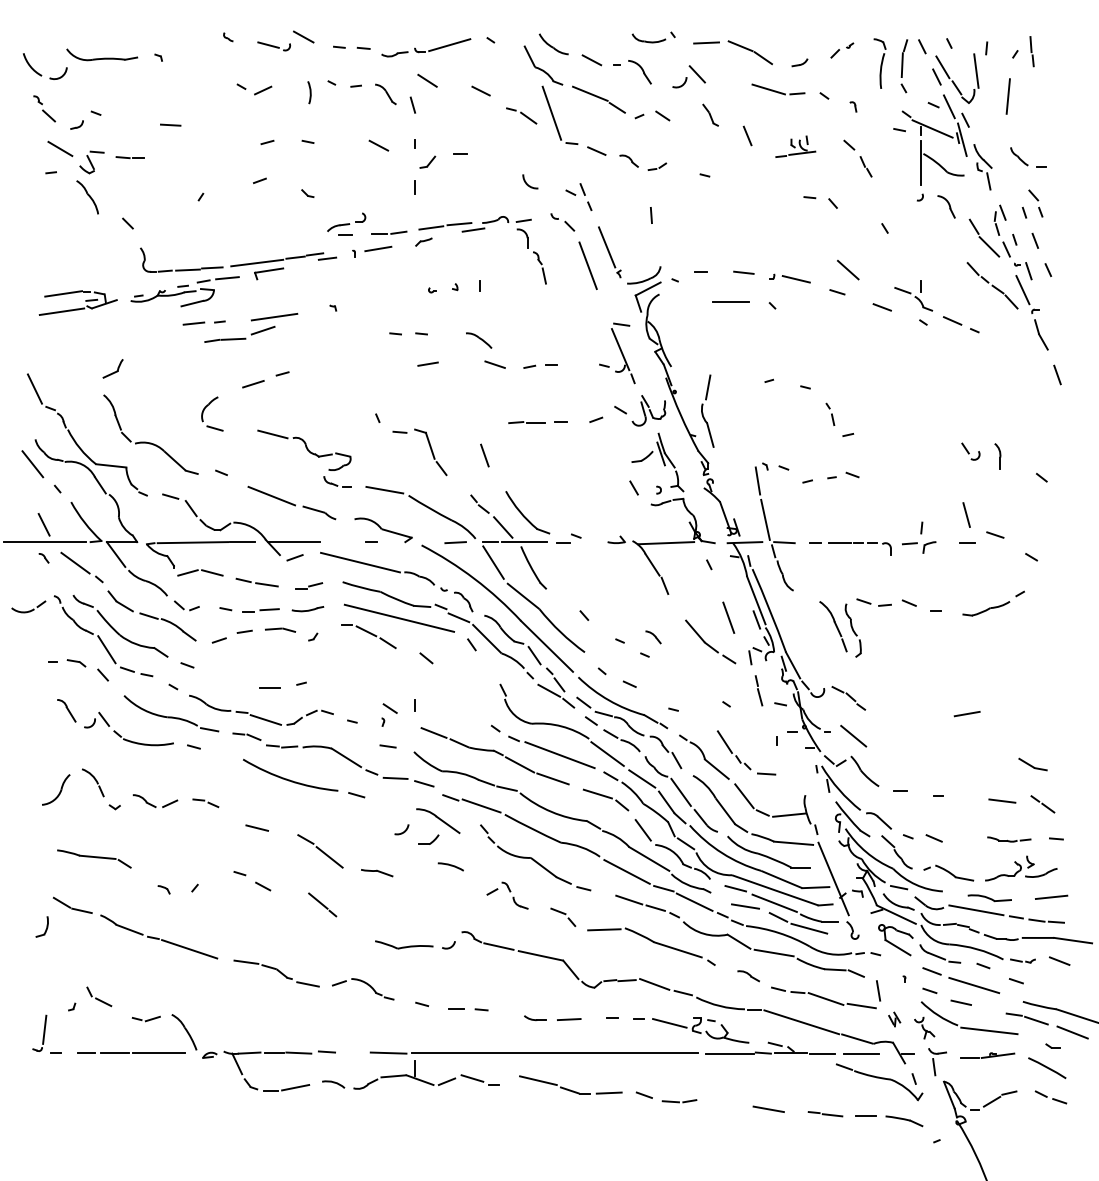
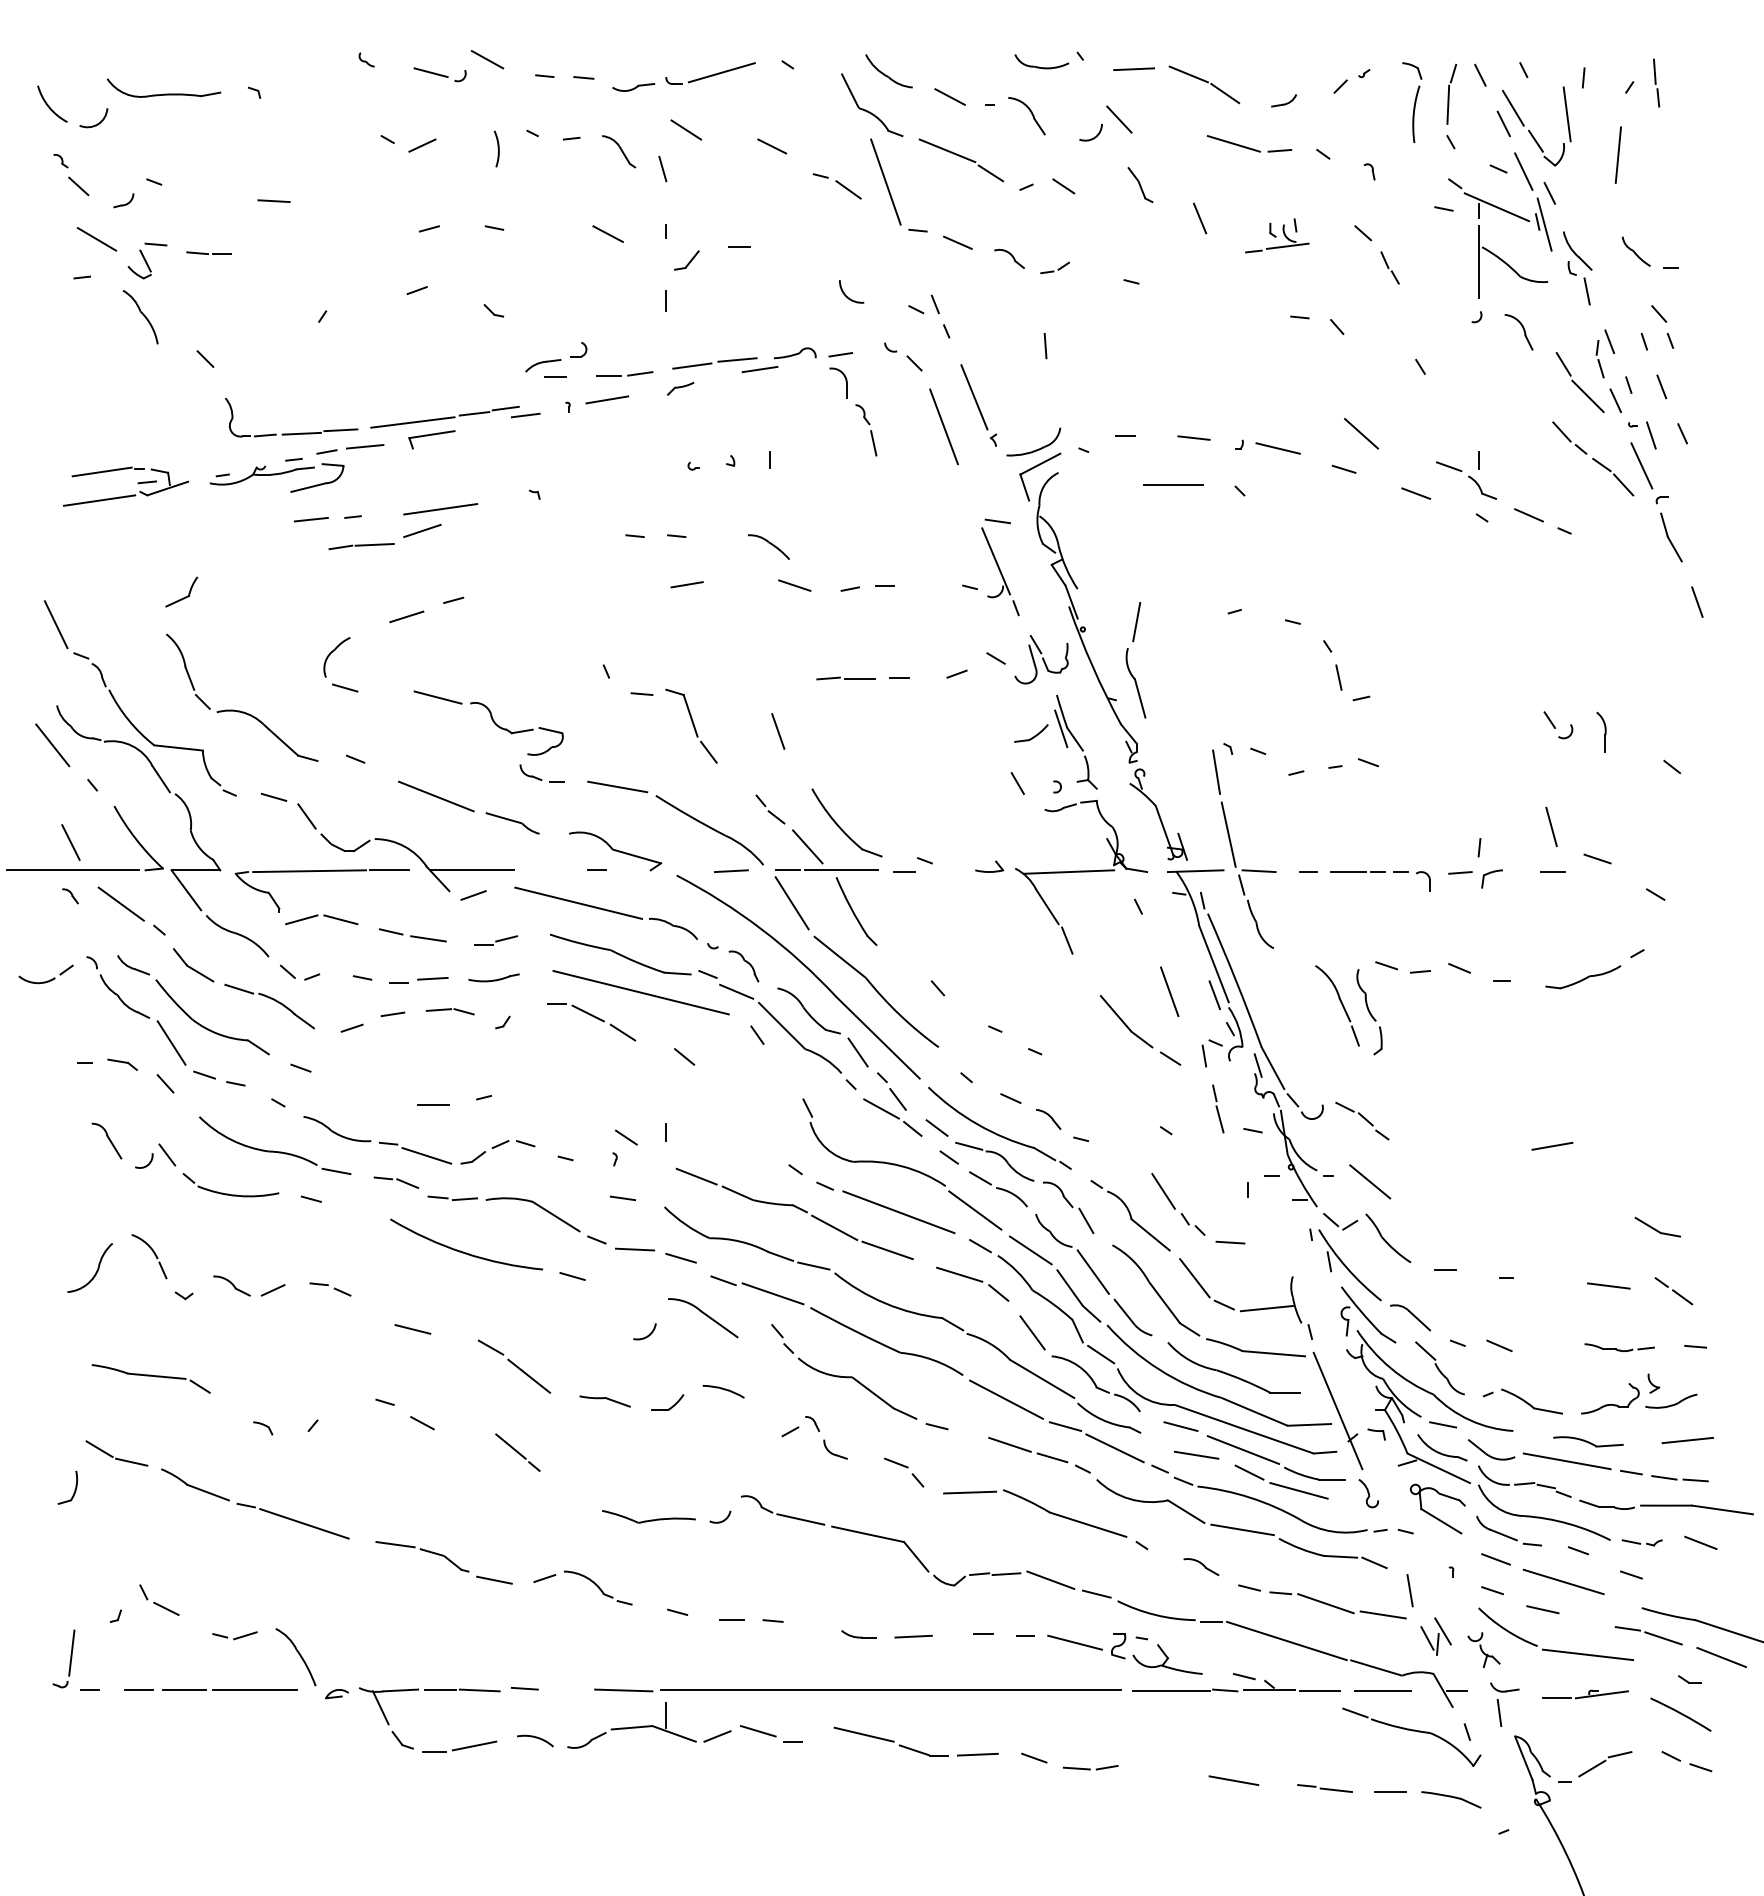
part: (830, 414) -> (1333, 665), size x1.43
part: (653, 637) -> (1048, 1119), moved
part: (428, 839) -> (666, 1402), moved
part: (894, 1019) -> (1435, 1636), size x1.67

